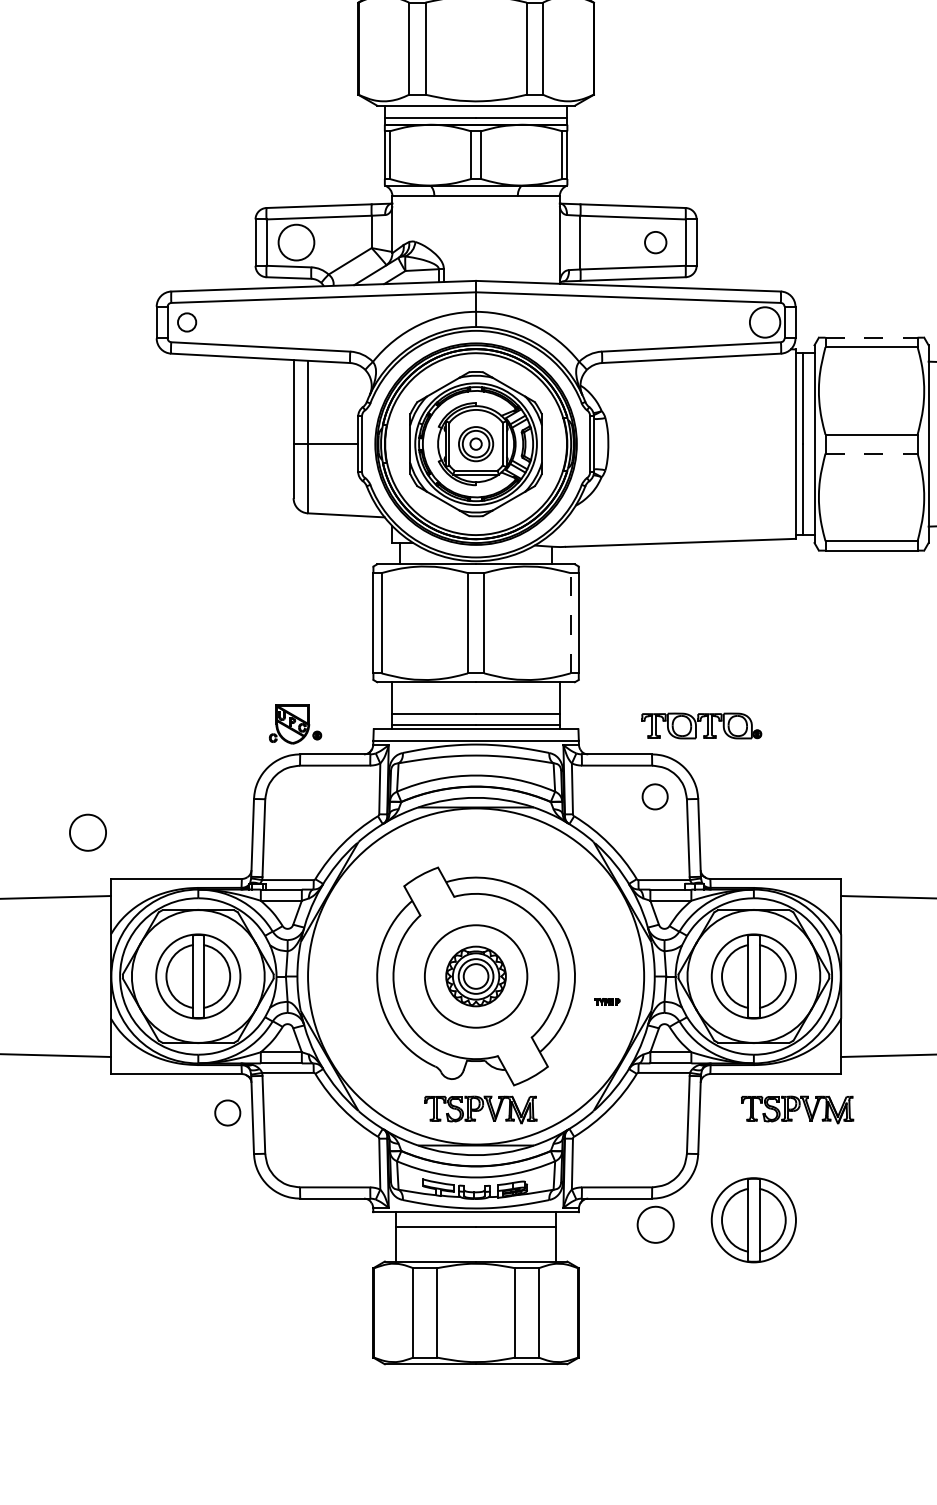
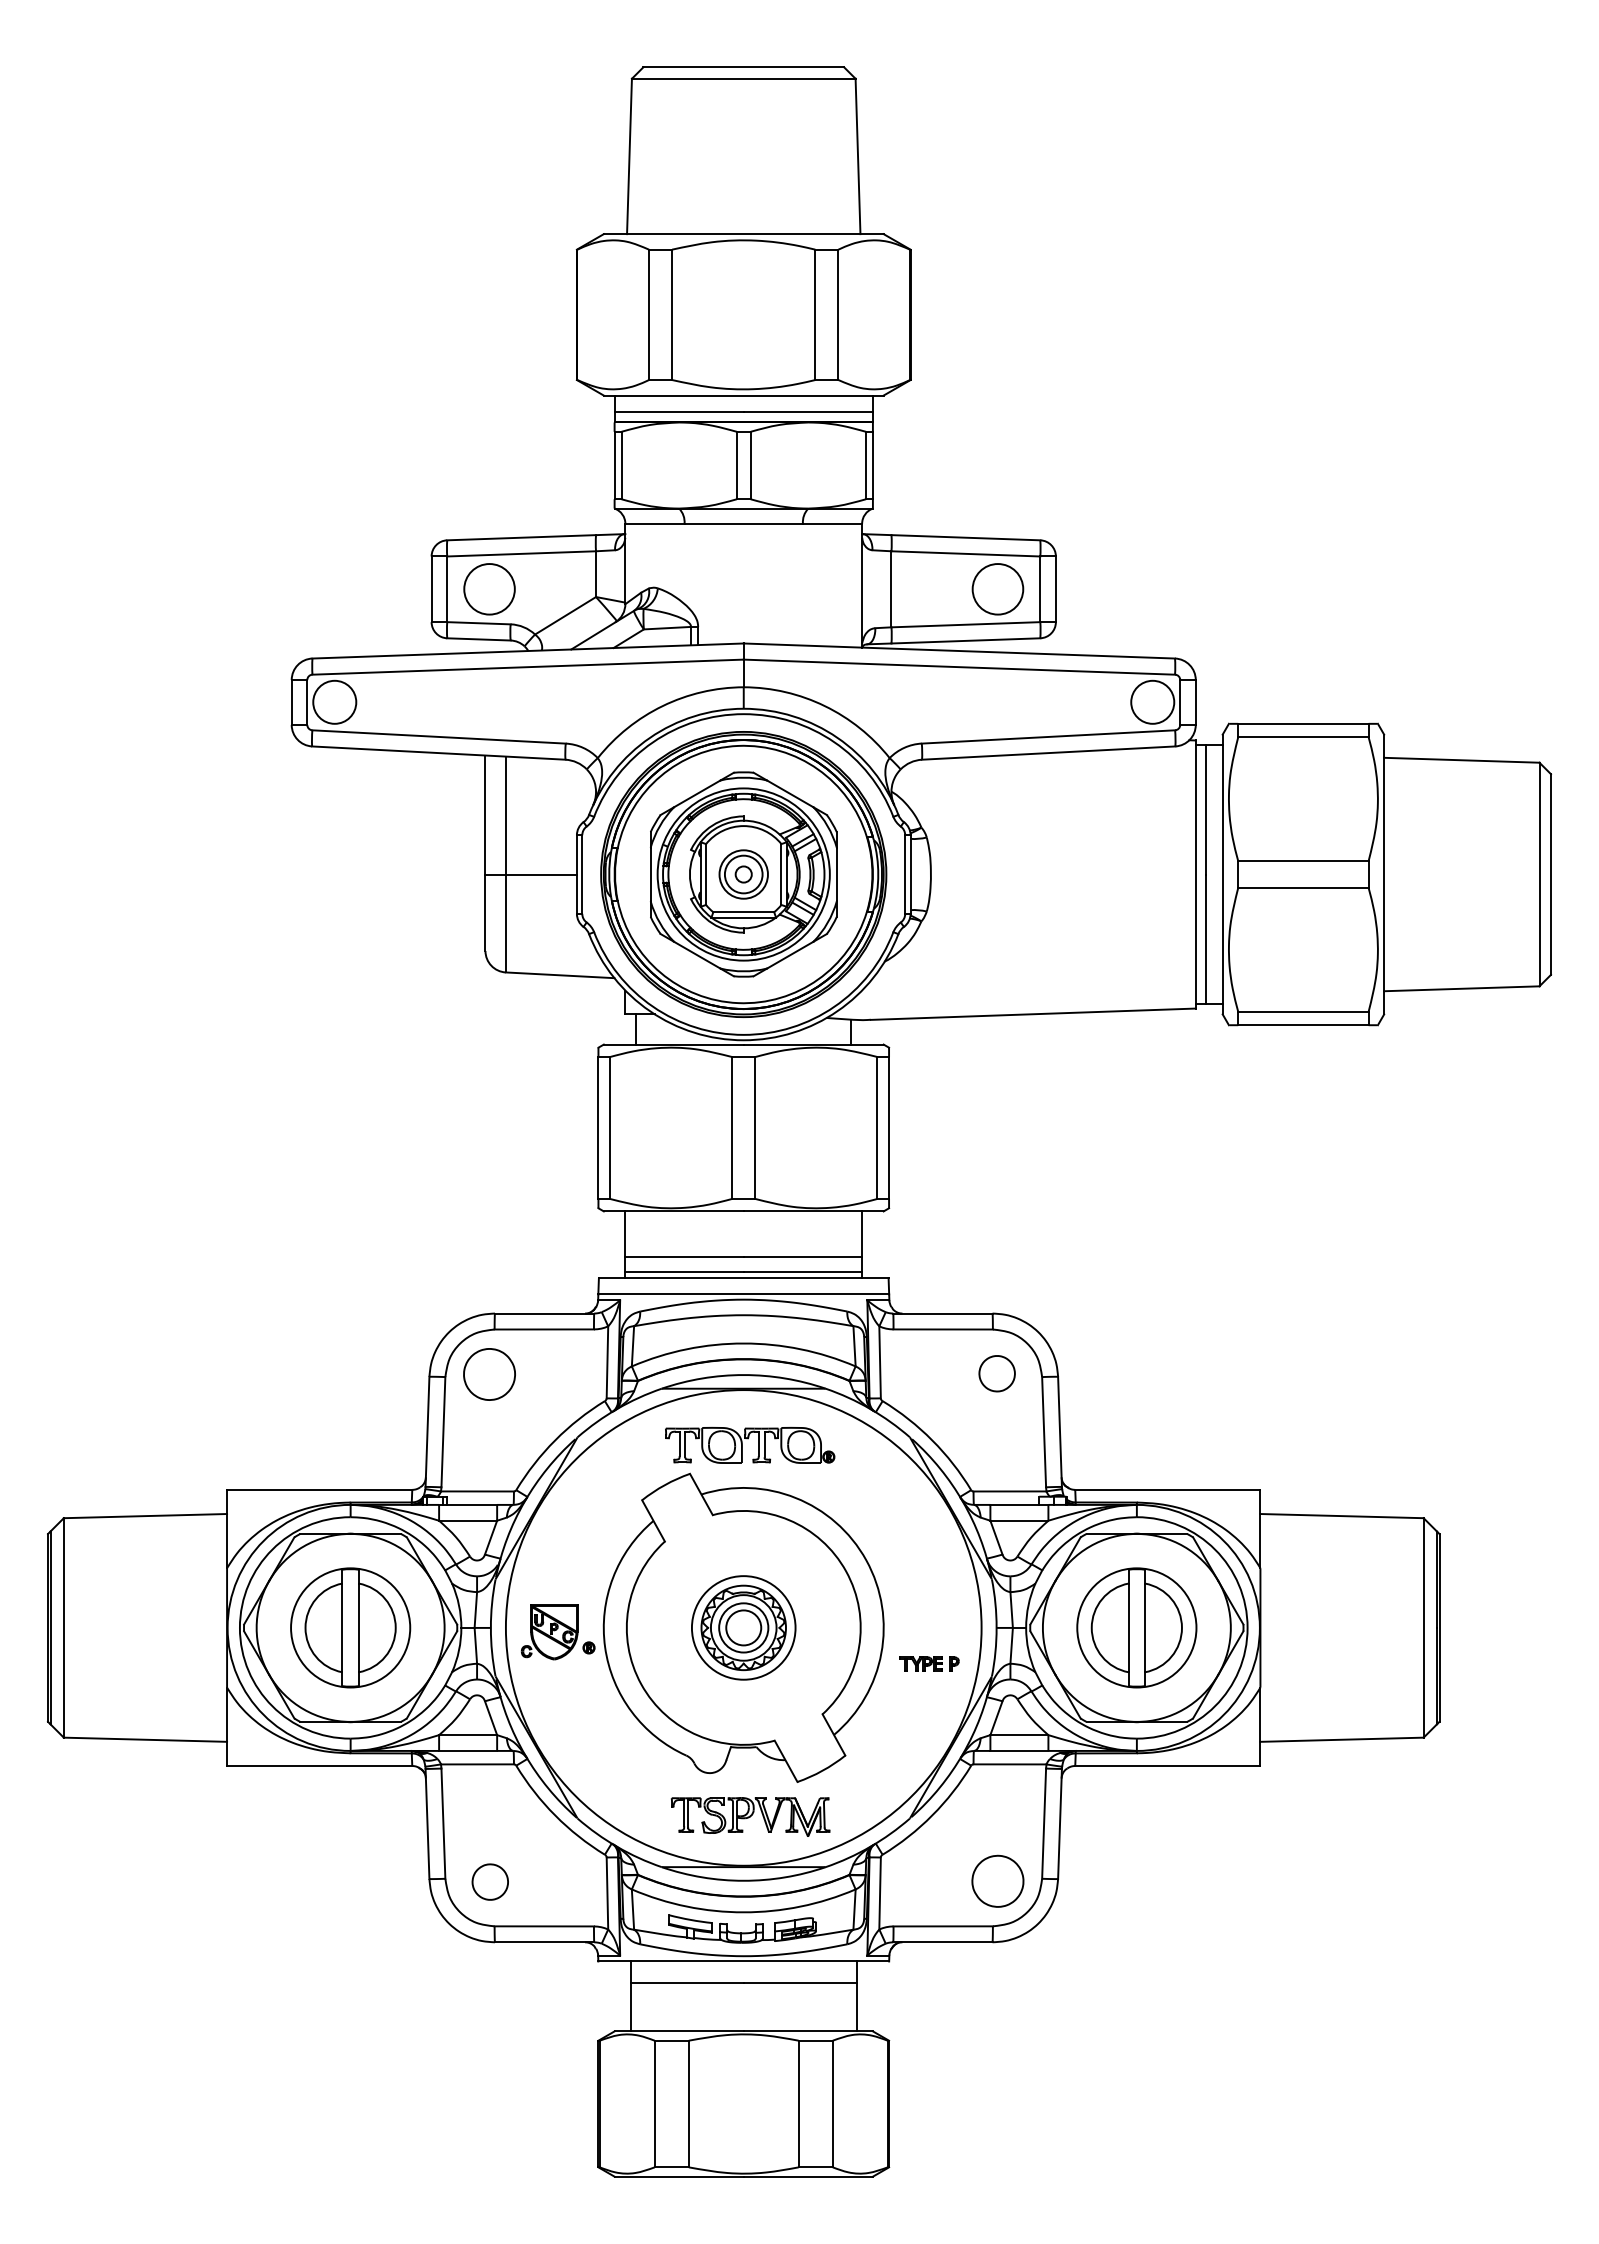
circle: (655, 242) -> (997, 589), size x1.67
circle: (186, 321) -> (334, 701), size x1.67
line: (871, 337) -> (1303, 723), dashed -> solid
line: (871, 453) -> (1303, 887), dashed -> solid
line: (570, 622) -> (877, 1127), dashed -> solid
part: (295, 724) -> (557, 1632), moved
part: (702, 725) -> (750, 1444), moved
part: (87, 832) -> (489, 1374), moved
circle: (475, 976) -> (743, 1627), size x0.71
part: (607, 1001) -> (929, 1663), size x1.67
part: (797, 1109) -> (1198, 1816), removed
part: (227, 1112) -> (489, 1881), moved
part: (753, 1219) -> (1136, 1972), removed
part: (655, 1224) -> (997, 1880), moved

